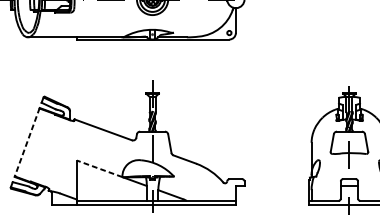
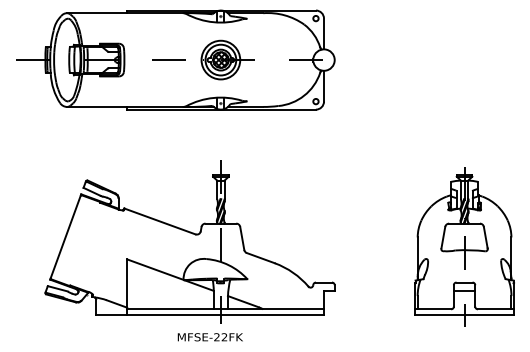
line: (27, 142) -> (65, 237), dashed -> solid
line: (98, 168) -> (154, 269), dashed -> solid

